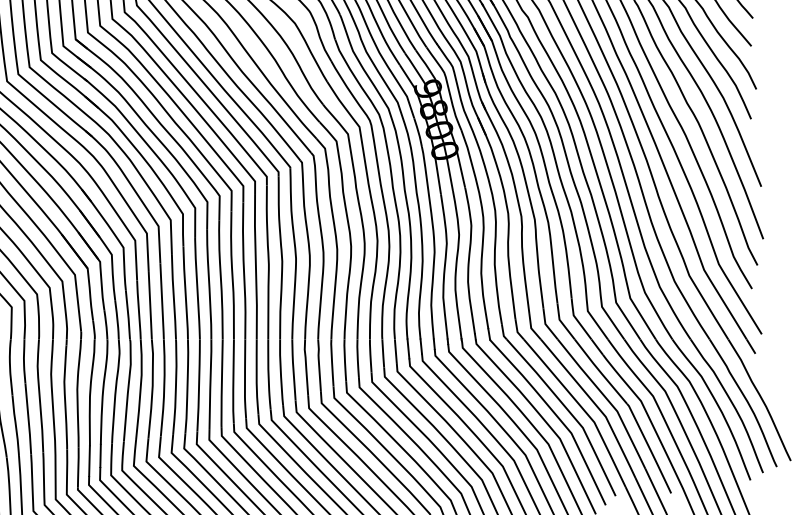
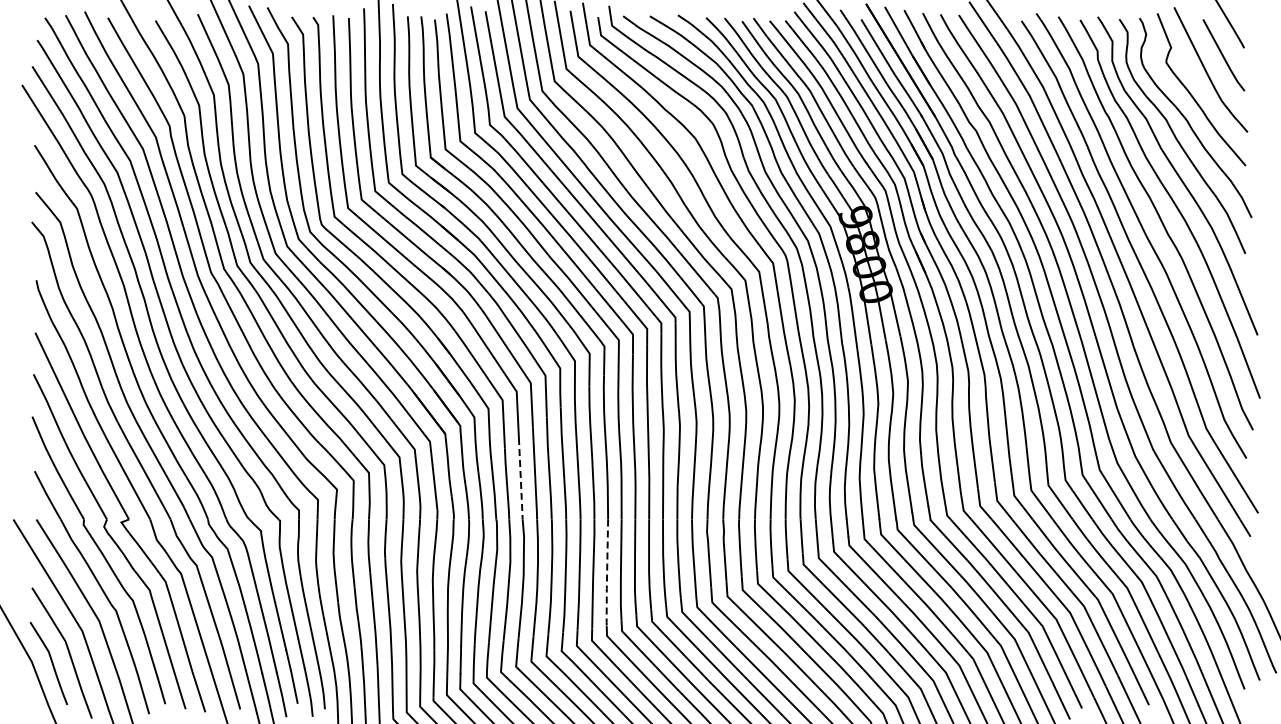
line: (150, 306) -> (520, 479), solid -> dashed
line: (222, 384) -> (607, 573), solid -> dashed

